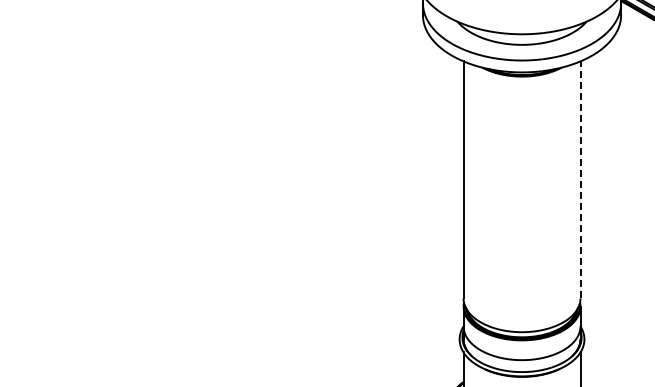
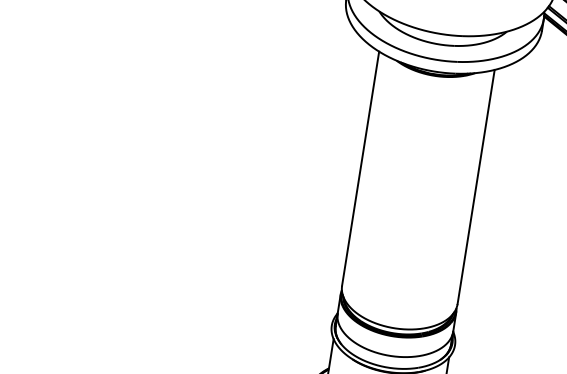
line: (580, 179) -> (476, 186), dashed -> solid

